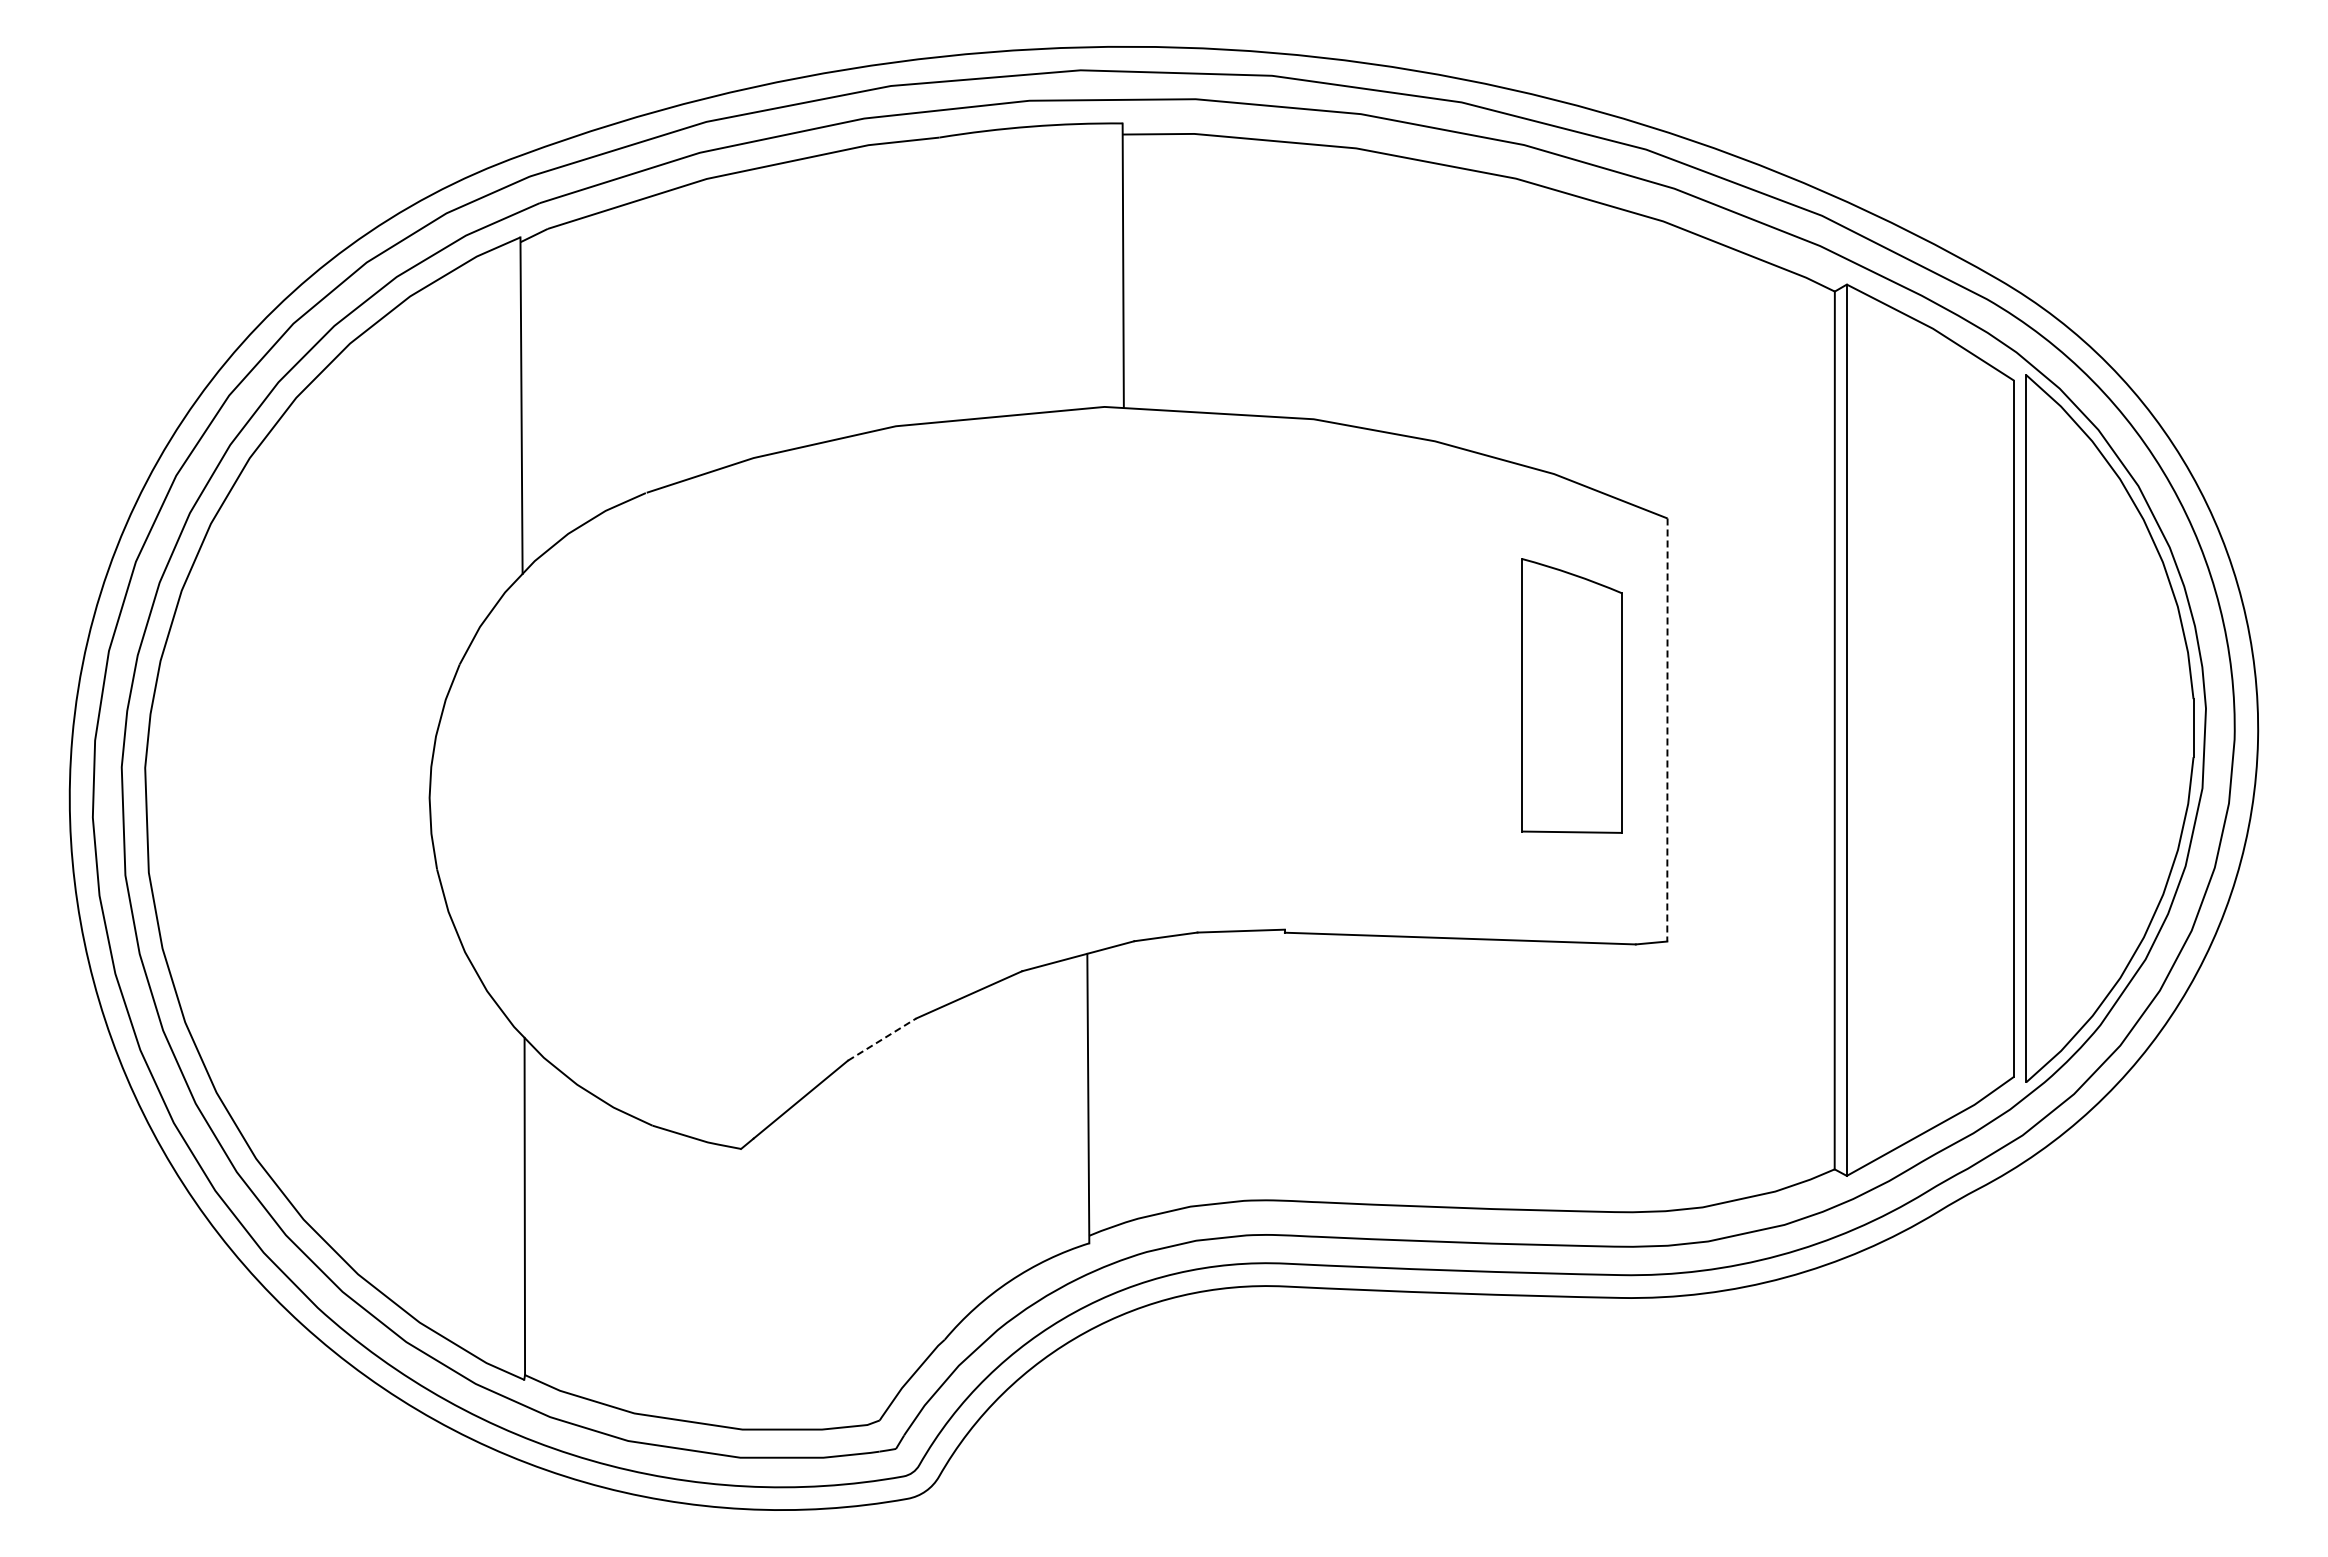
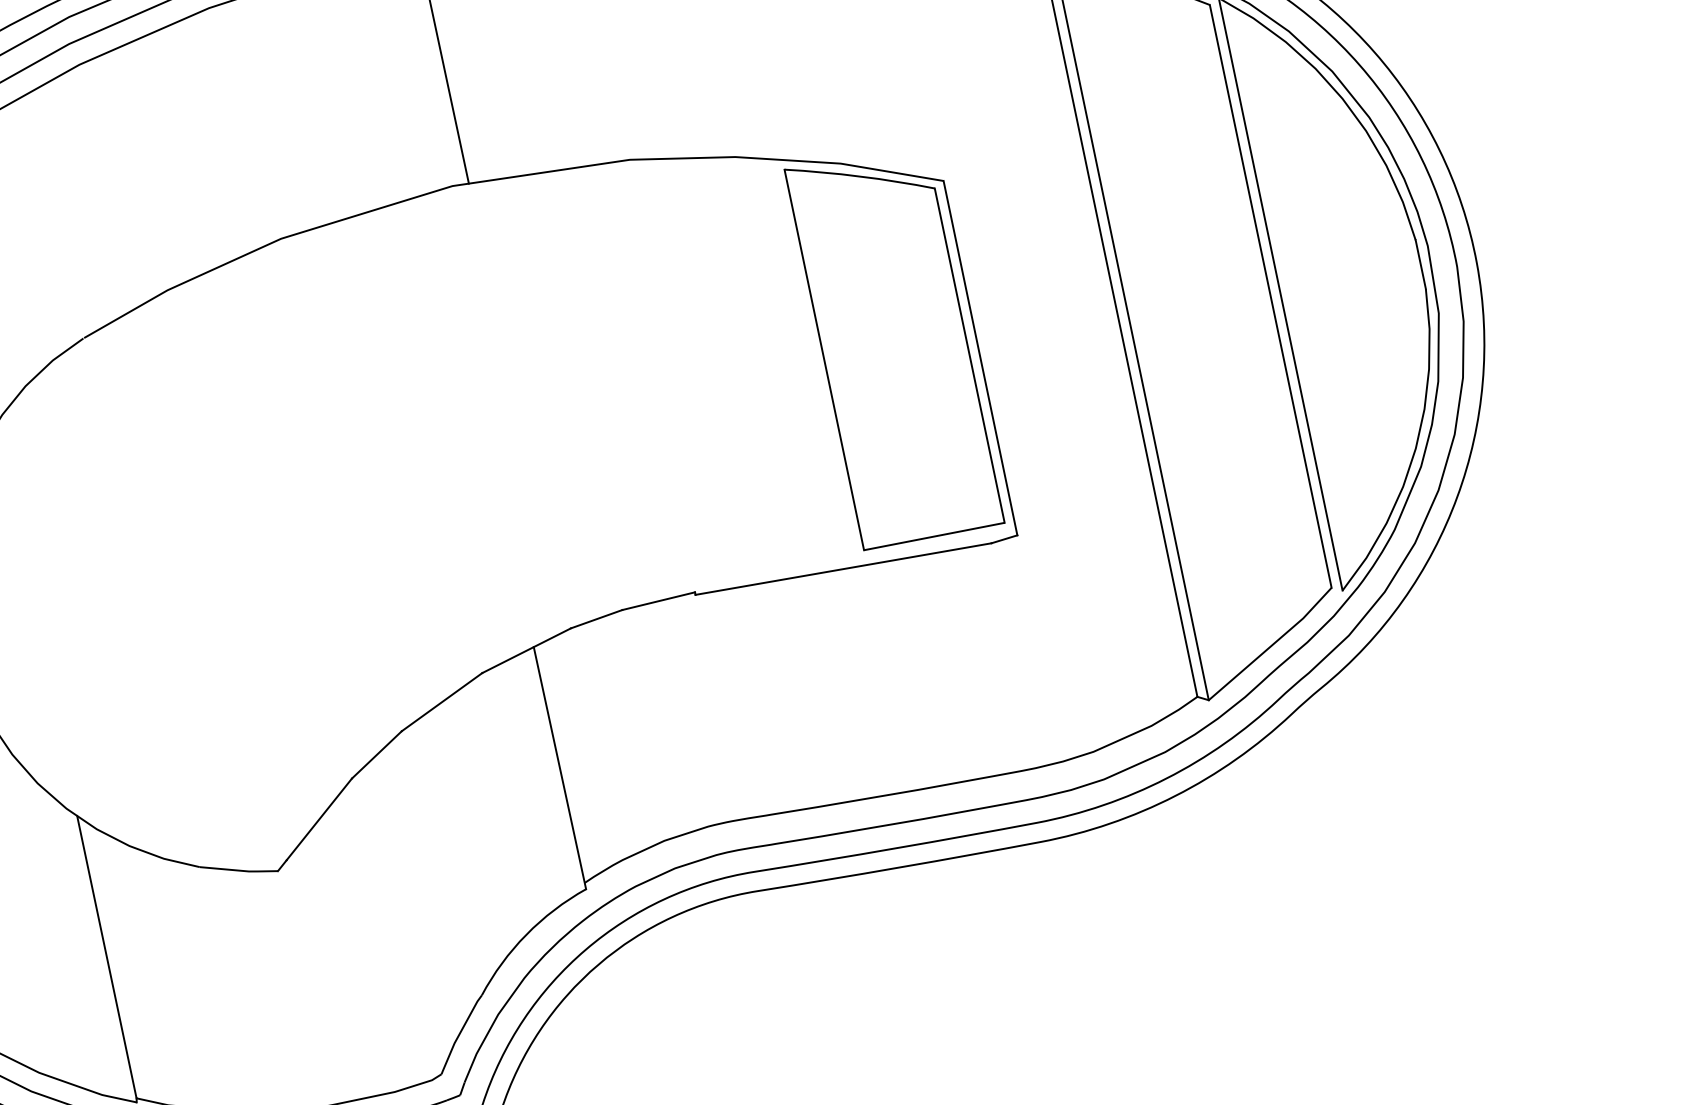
part: (1571, 695) -> (894, 346), size x1.67
line: (1667, 730) -> (980, 358), dashed -> solid
line: (882, 1039) -> (377, 754), dashed -> solid

